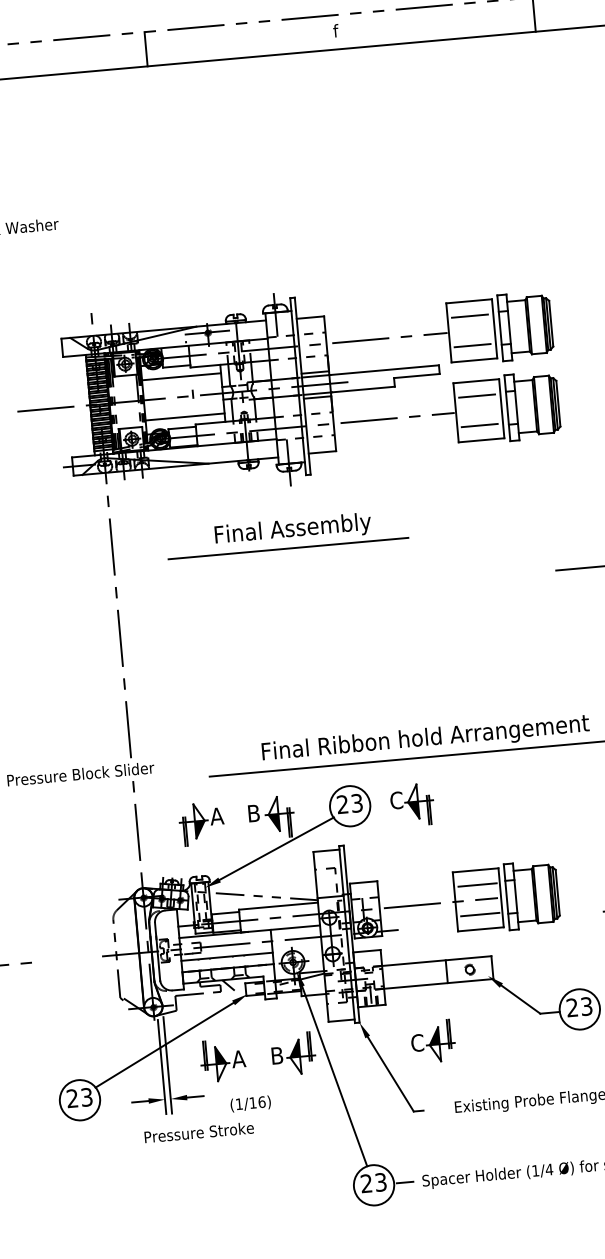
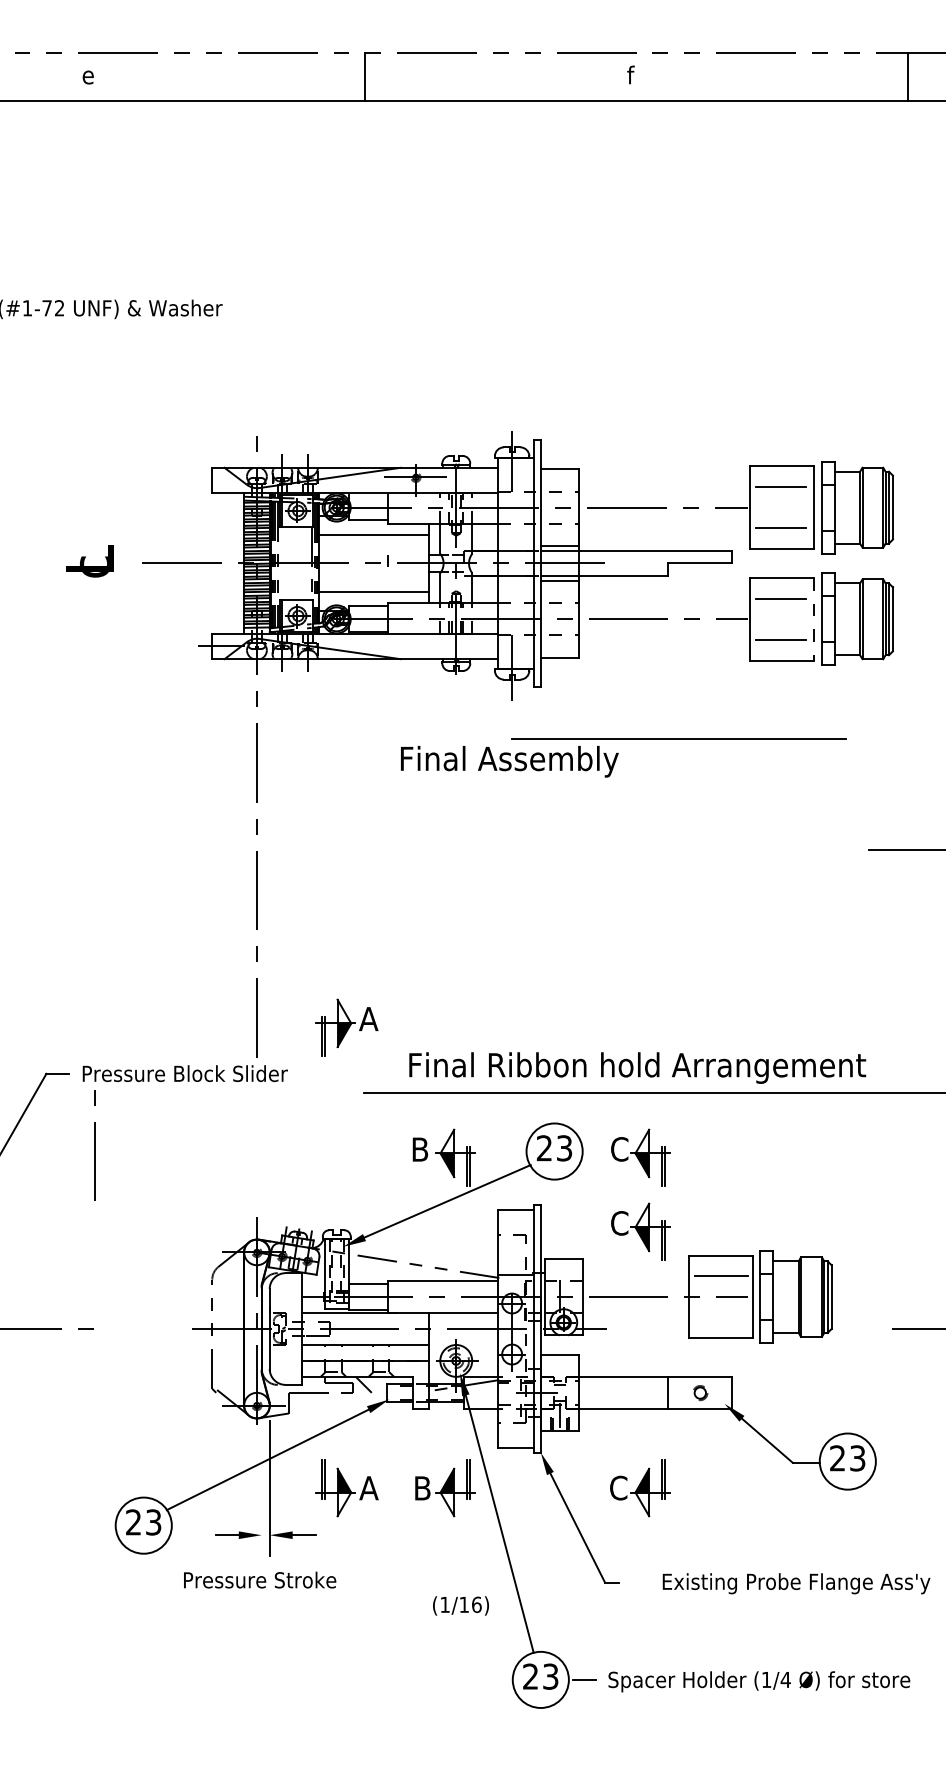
line: (501, 408) -> (813, 619), solid -> dashed
line: (288, 548) -> (678, 738), moved
text: (425, 738) -> (637, 1067), moved
line: (136, 820) -> (94, 1145), moved
part: (201, 823) -> (346, 1027), moved
part: (416, 857) -> (640, 1231), added
line: (480, 914) -> (721, 1317), removed
line: (161, 1066) -> (261, 1489), removed
text: (250, 1103) -> (460, 1605), moved
text: (199, 1132) -> (260, 1579), moved

